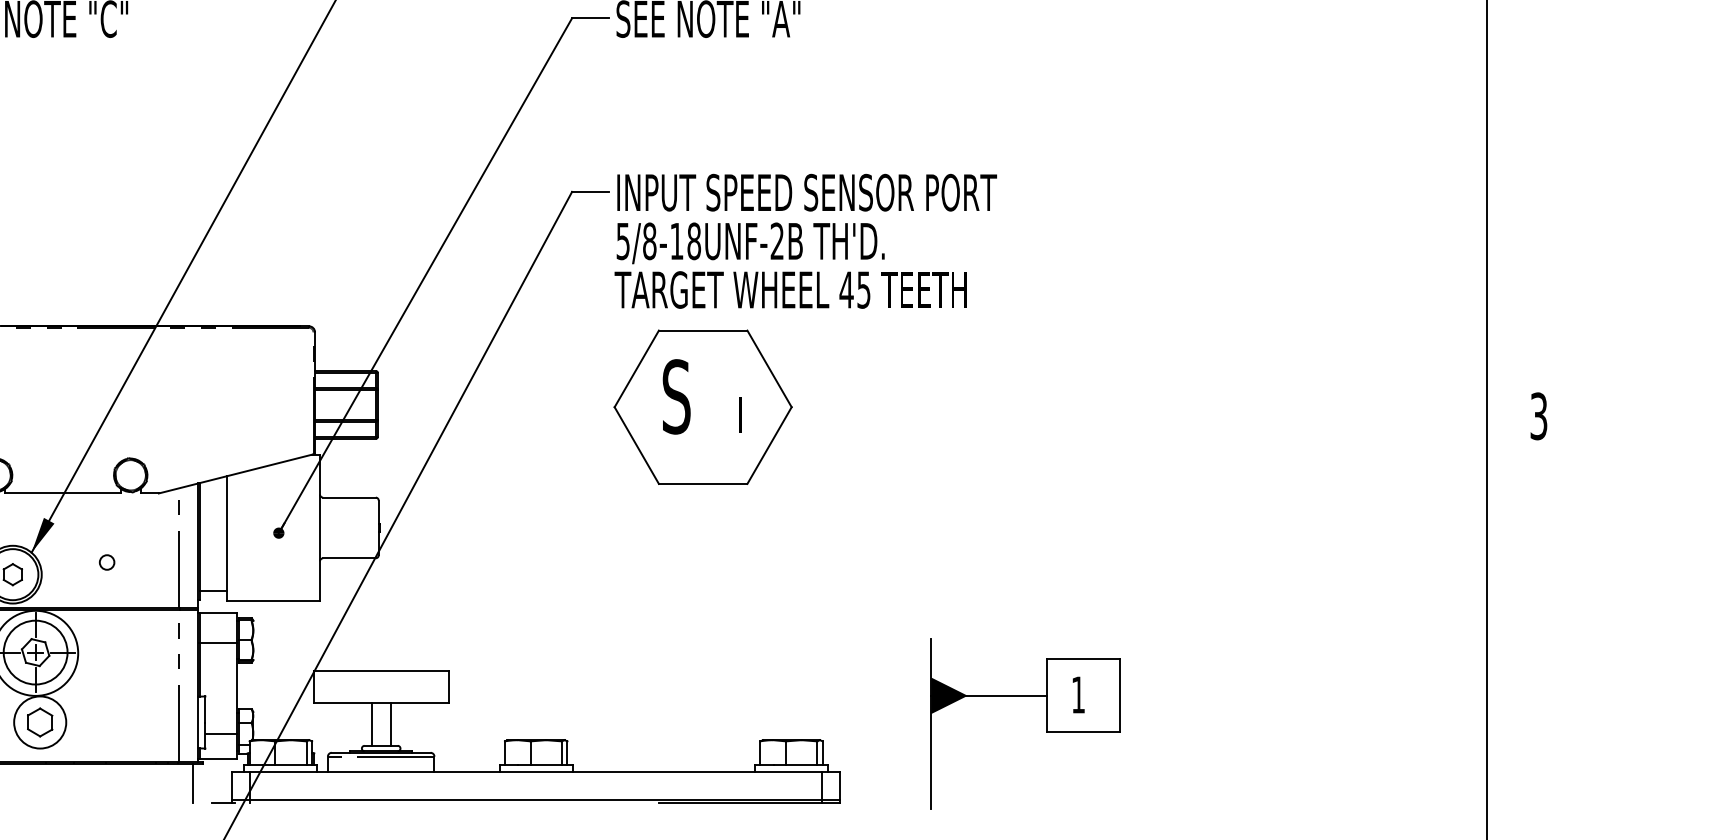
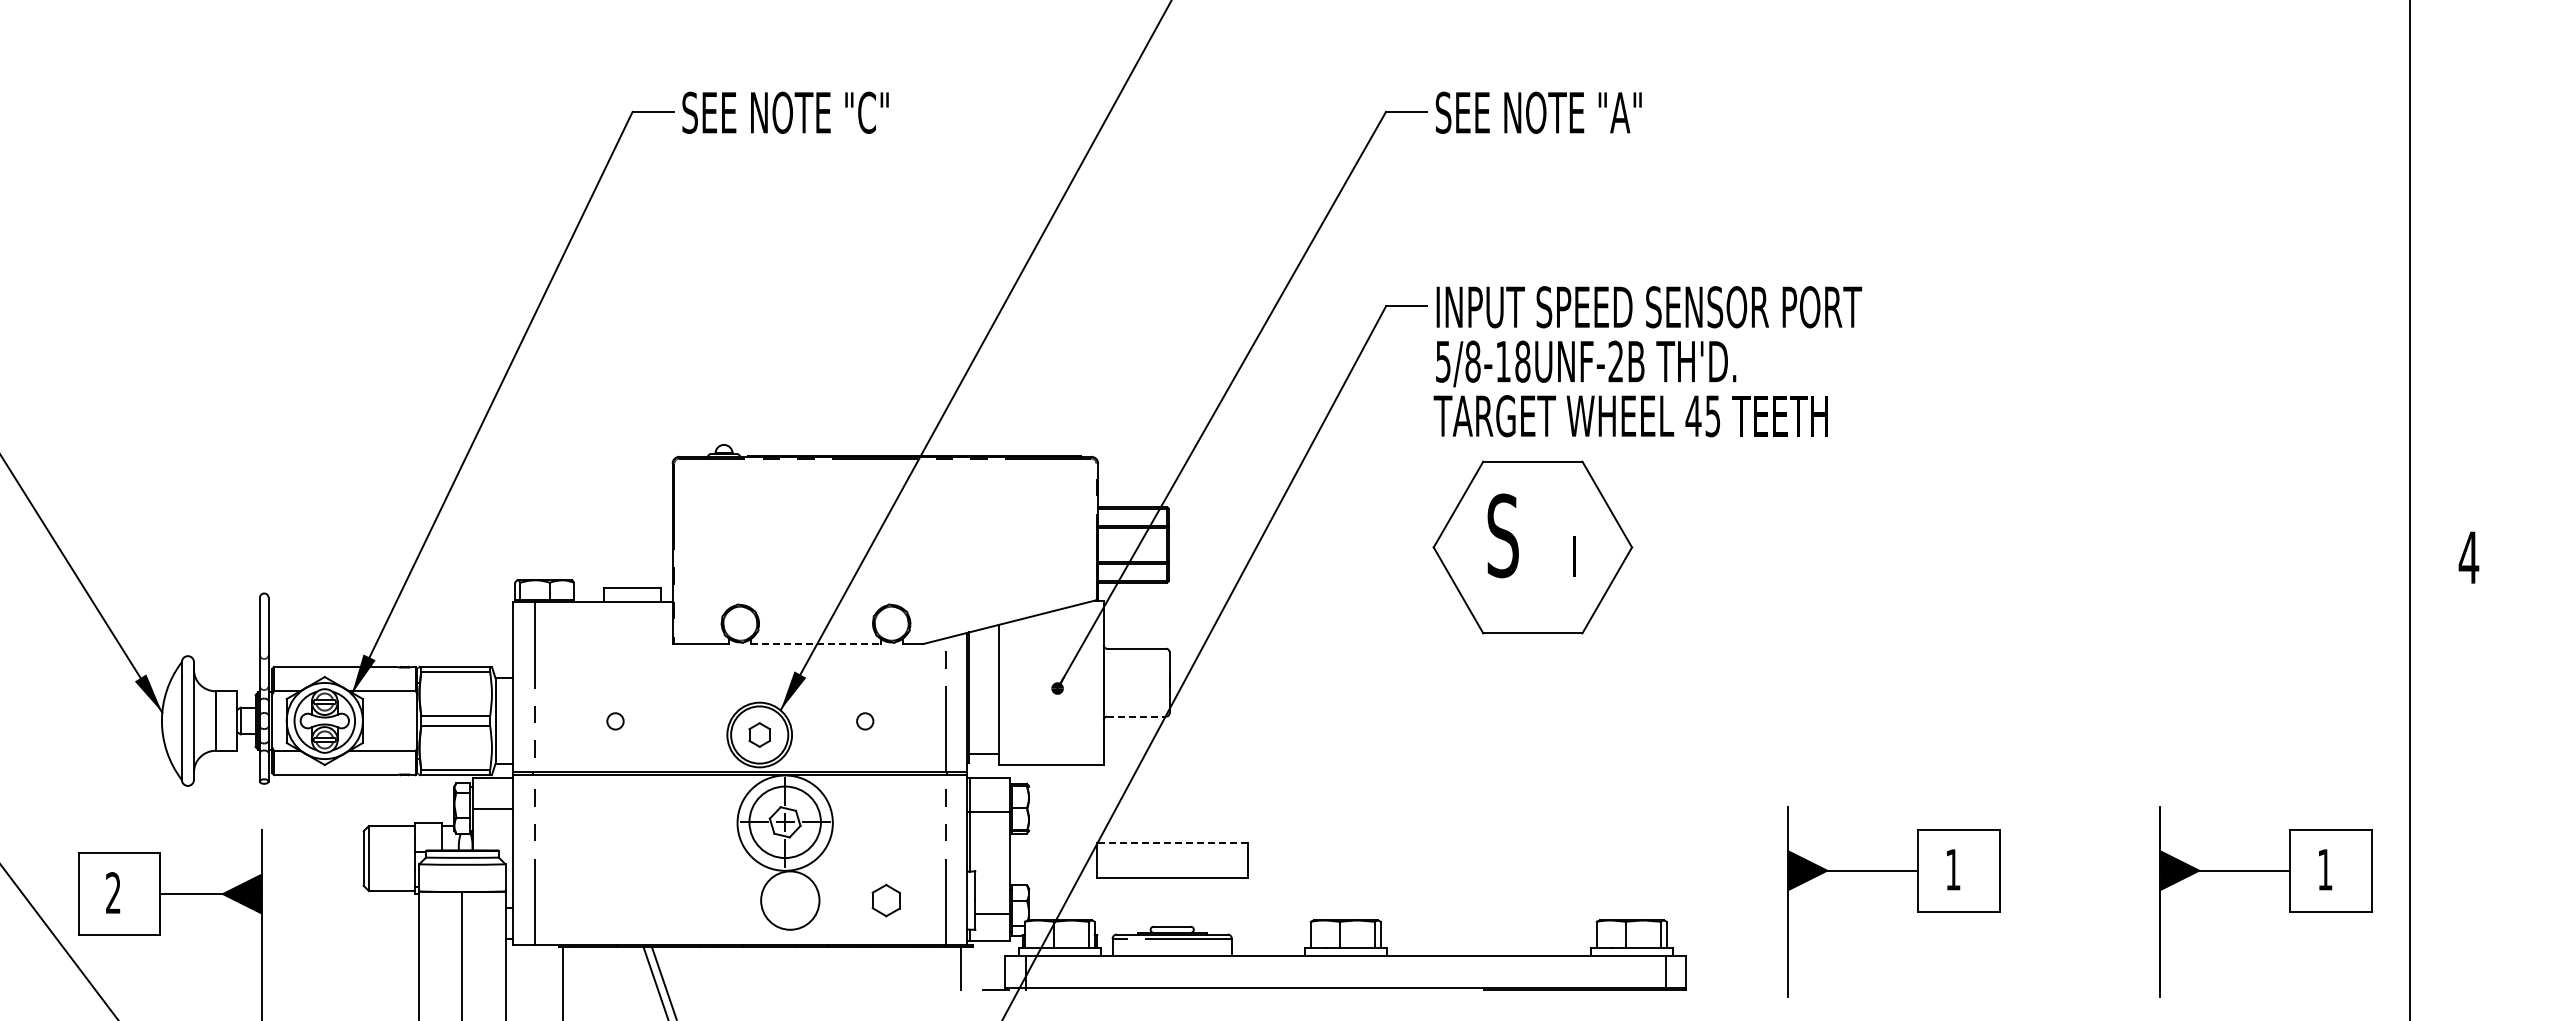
text: (1538, 416) -> (2468, 557), 3 -> 4
line: (63, 493) -> (816, 644), solid -> dashed
line: (349, 558) -> (1136, 716), solid -> dashed
line: (381, 670) -> (1172, 842), solid -> dashed
part: (39, 722) -> (885, 900), moved
part: (1378, 723) -> (2289, 901), added
line: (371, 724) -> (1161, 902), removed
line: (391, 724) -> (1183, 902), removed

